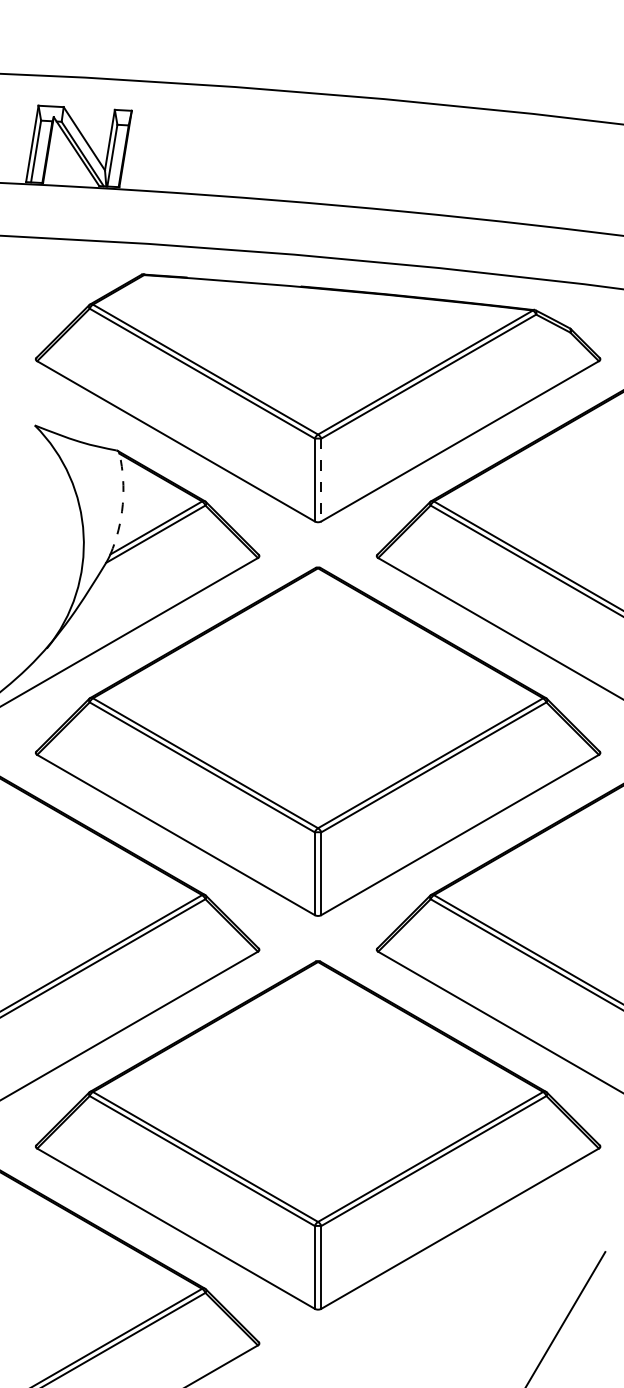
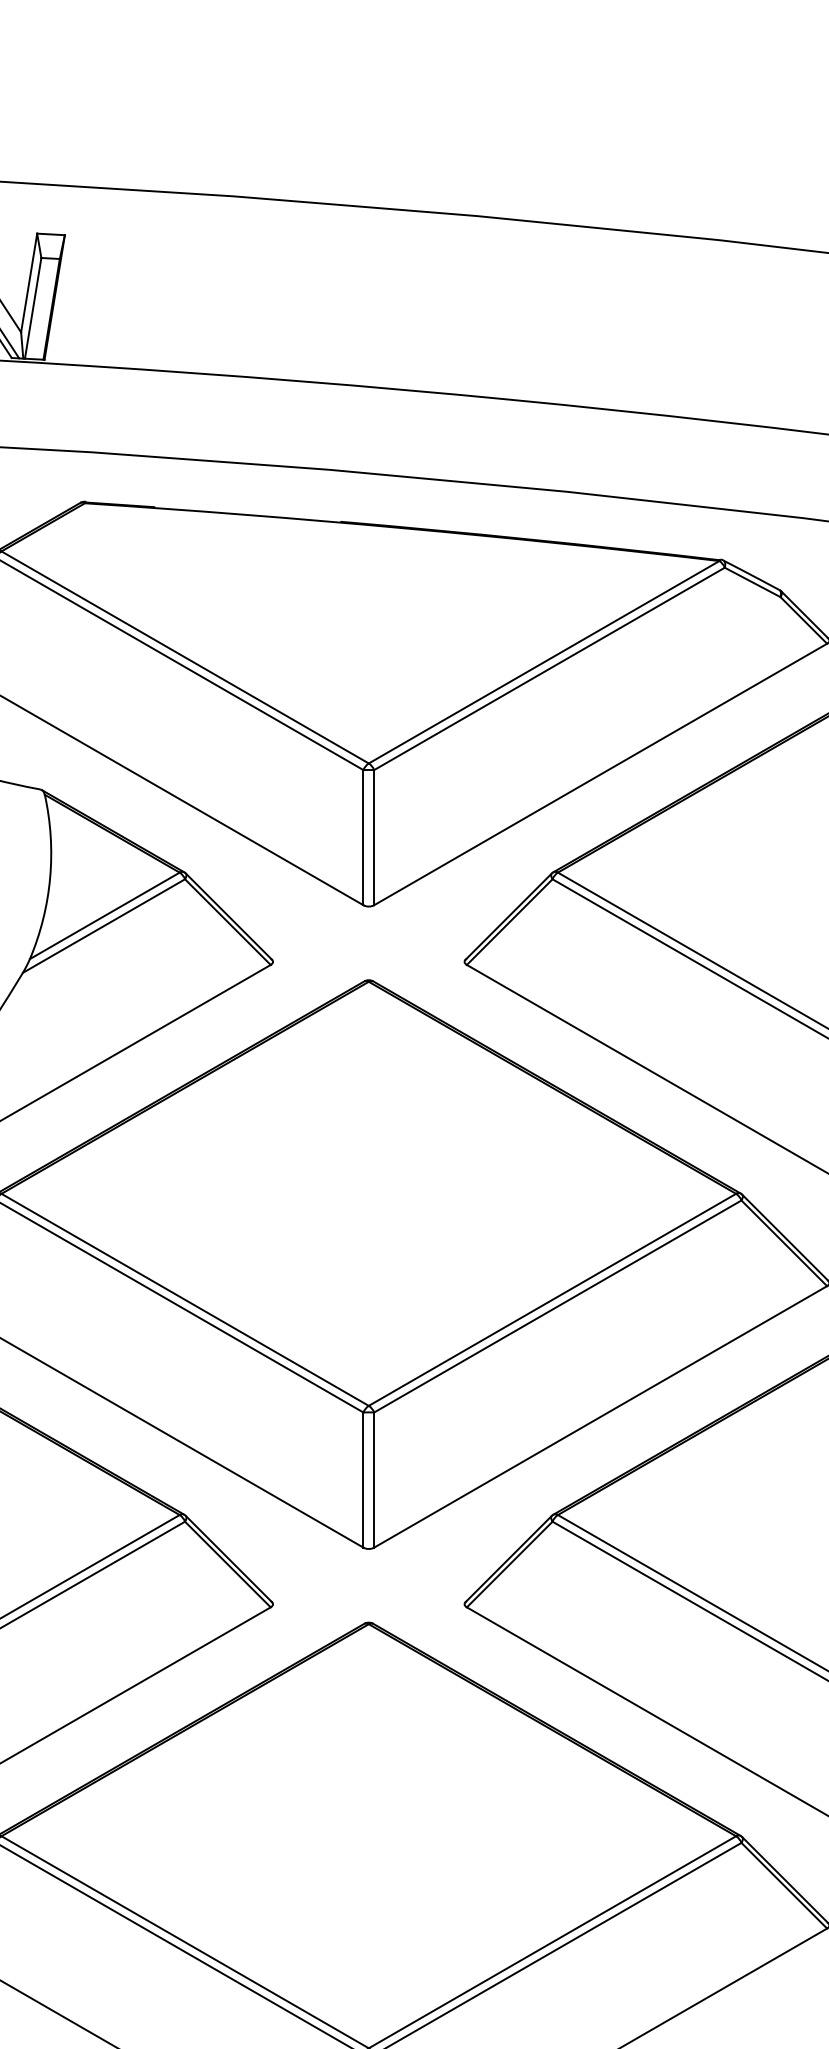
line: (321, 480) -> (374, 838), dashed -> solid
arc: (122, 504) -> (49, 877), dashed -> solid

